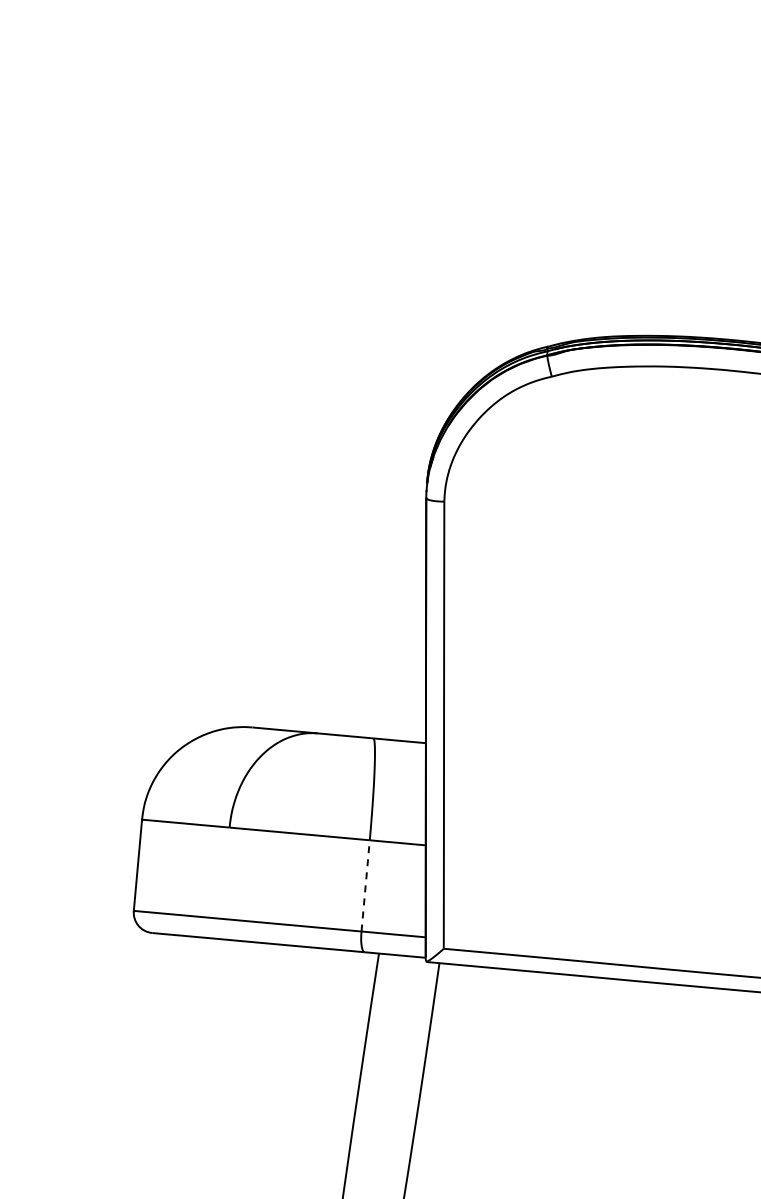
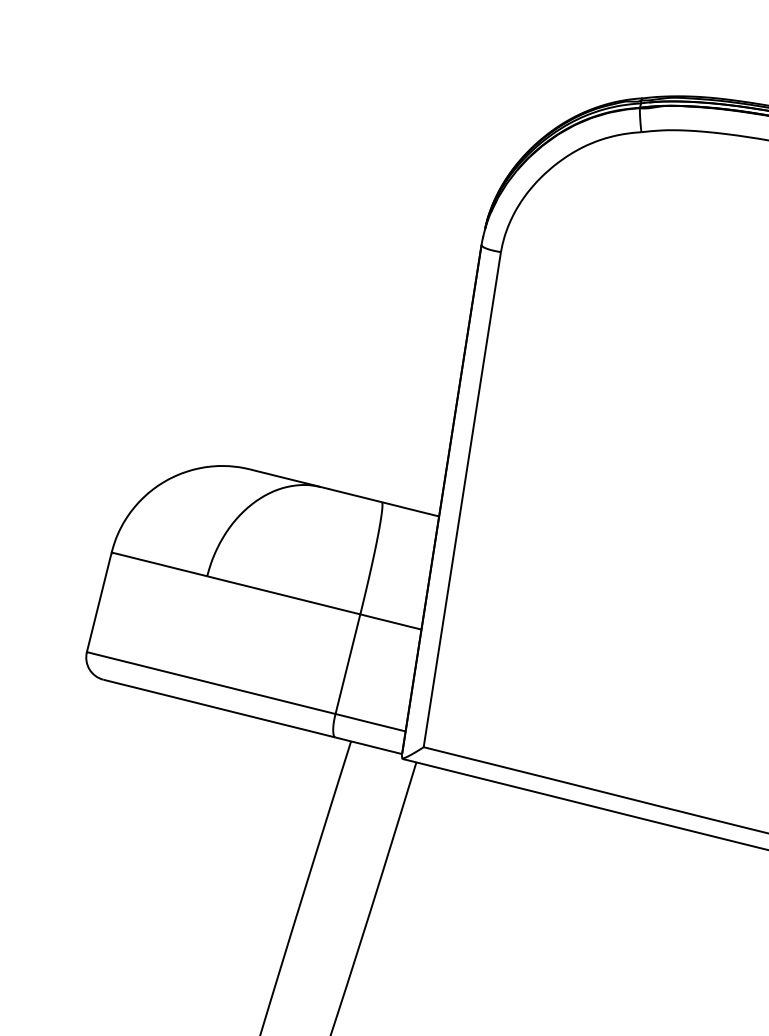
line: (365, 885) -> (347, 663), dashed -> solid

